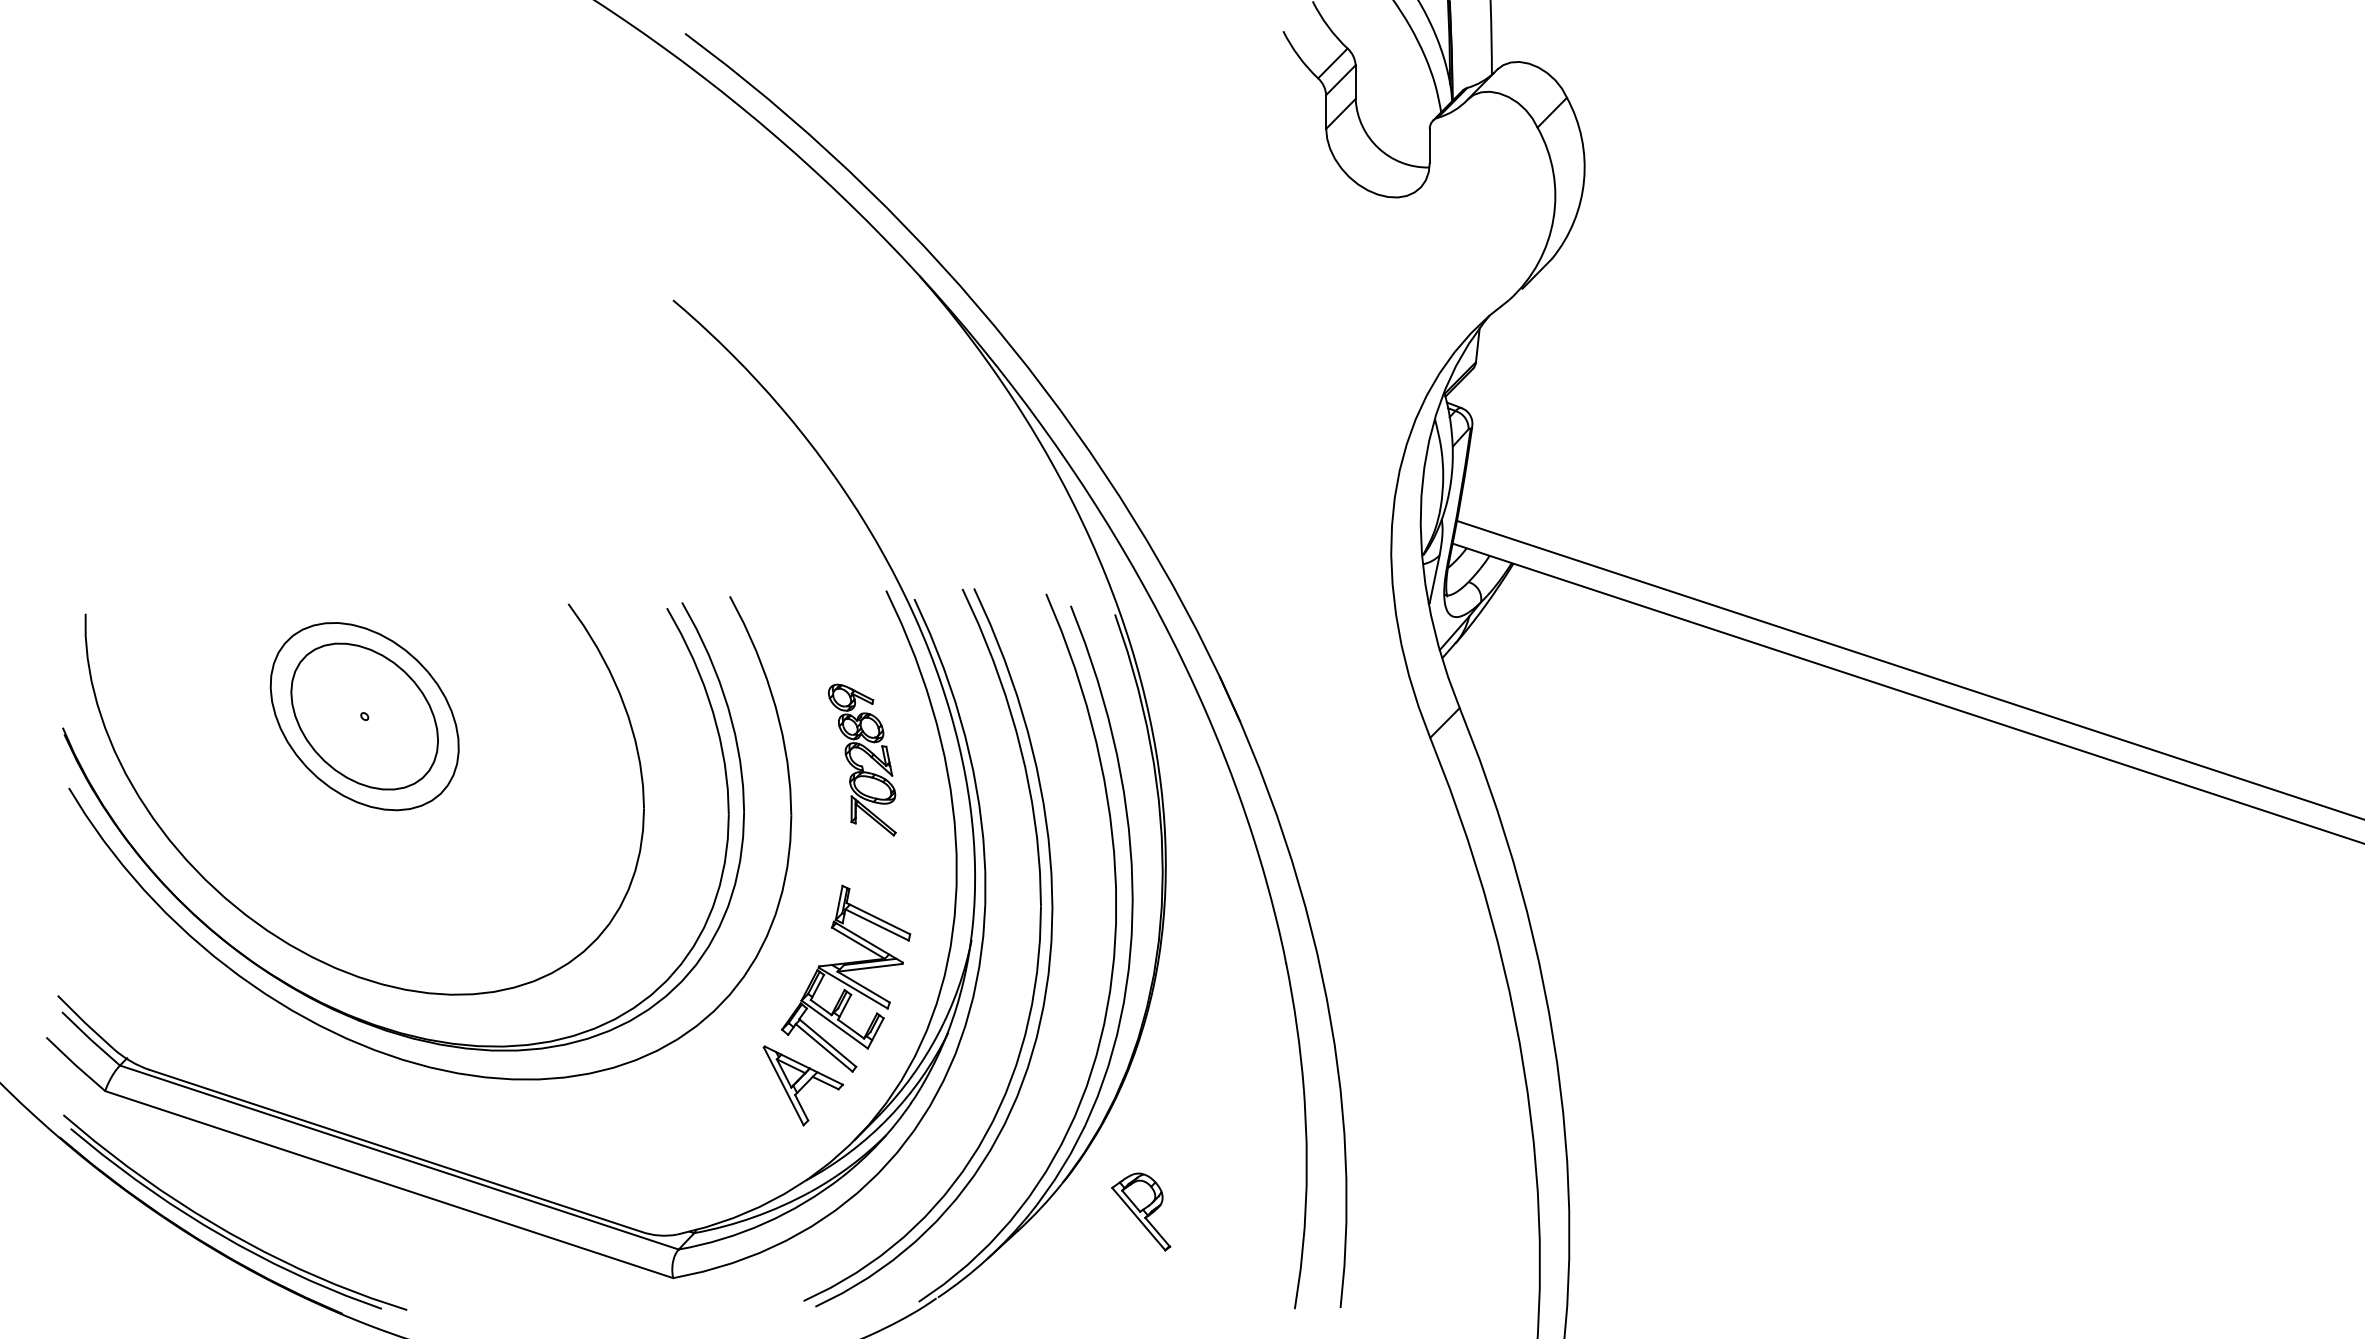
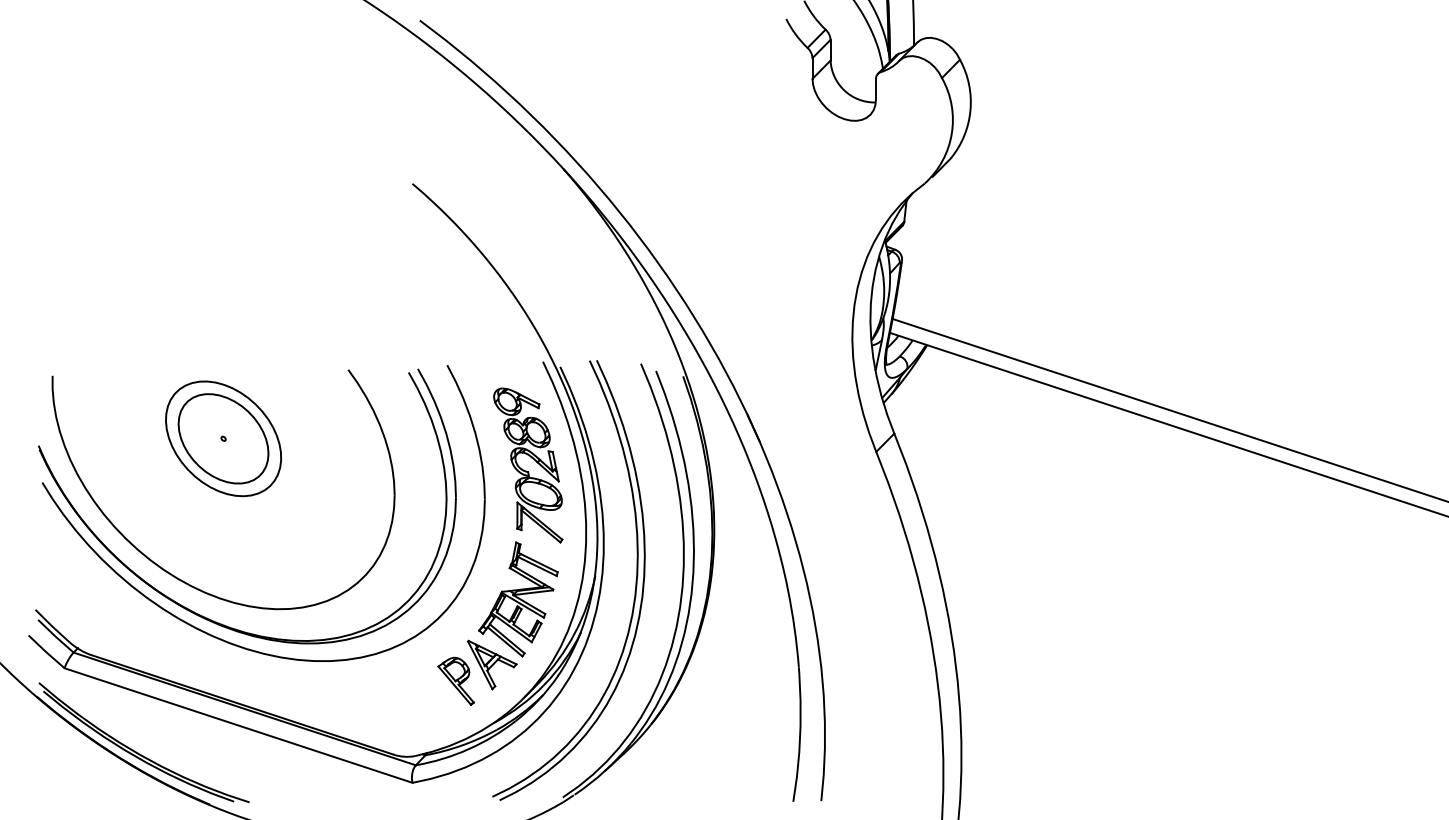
part: (862, 760) -> (528, 465), size x1.67
part: (1140, 1210) -> (455, 680), moved

